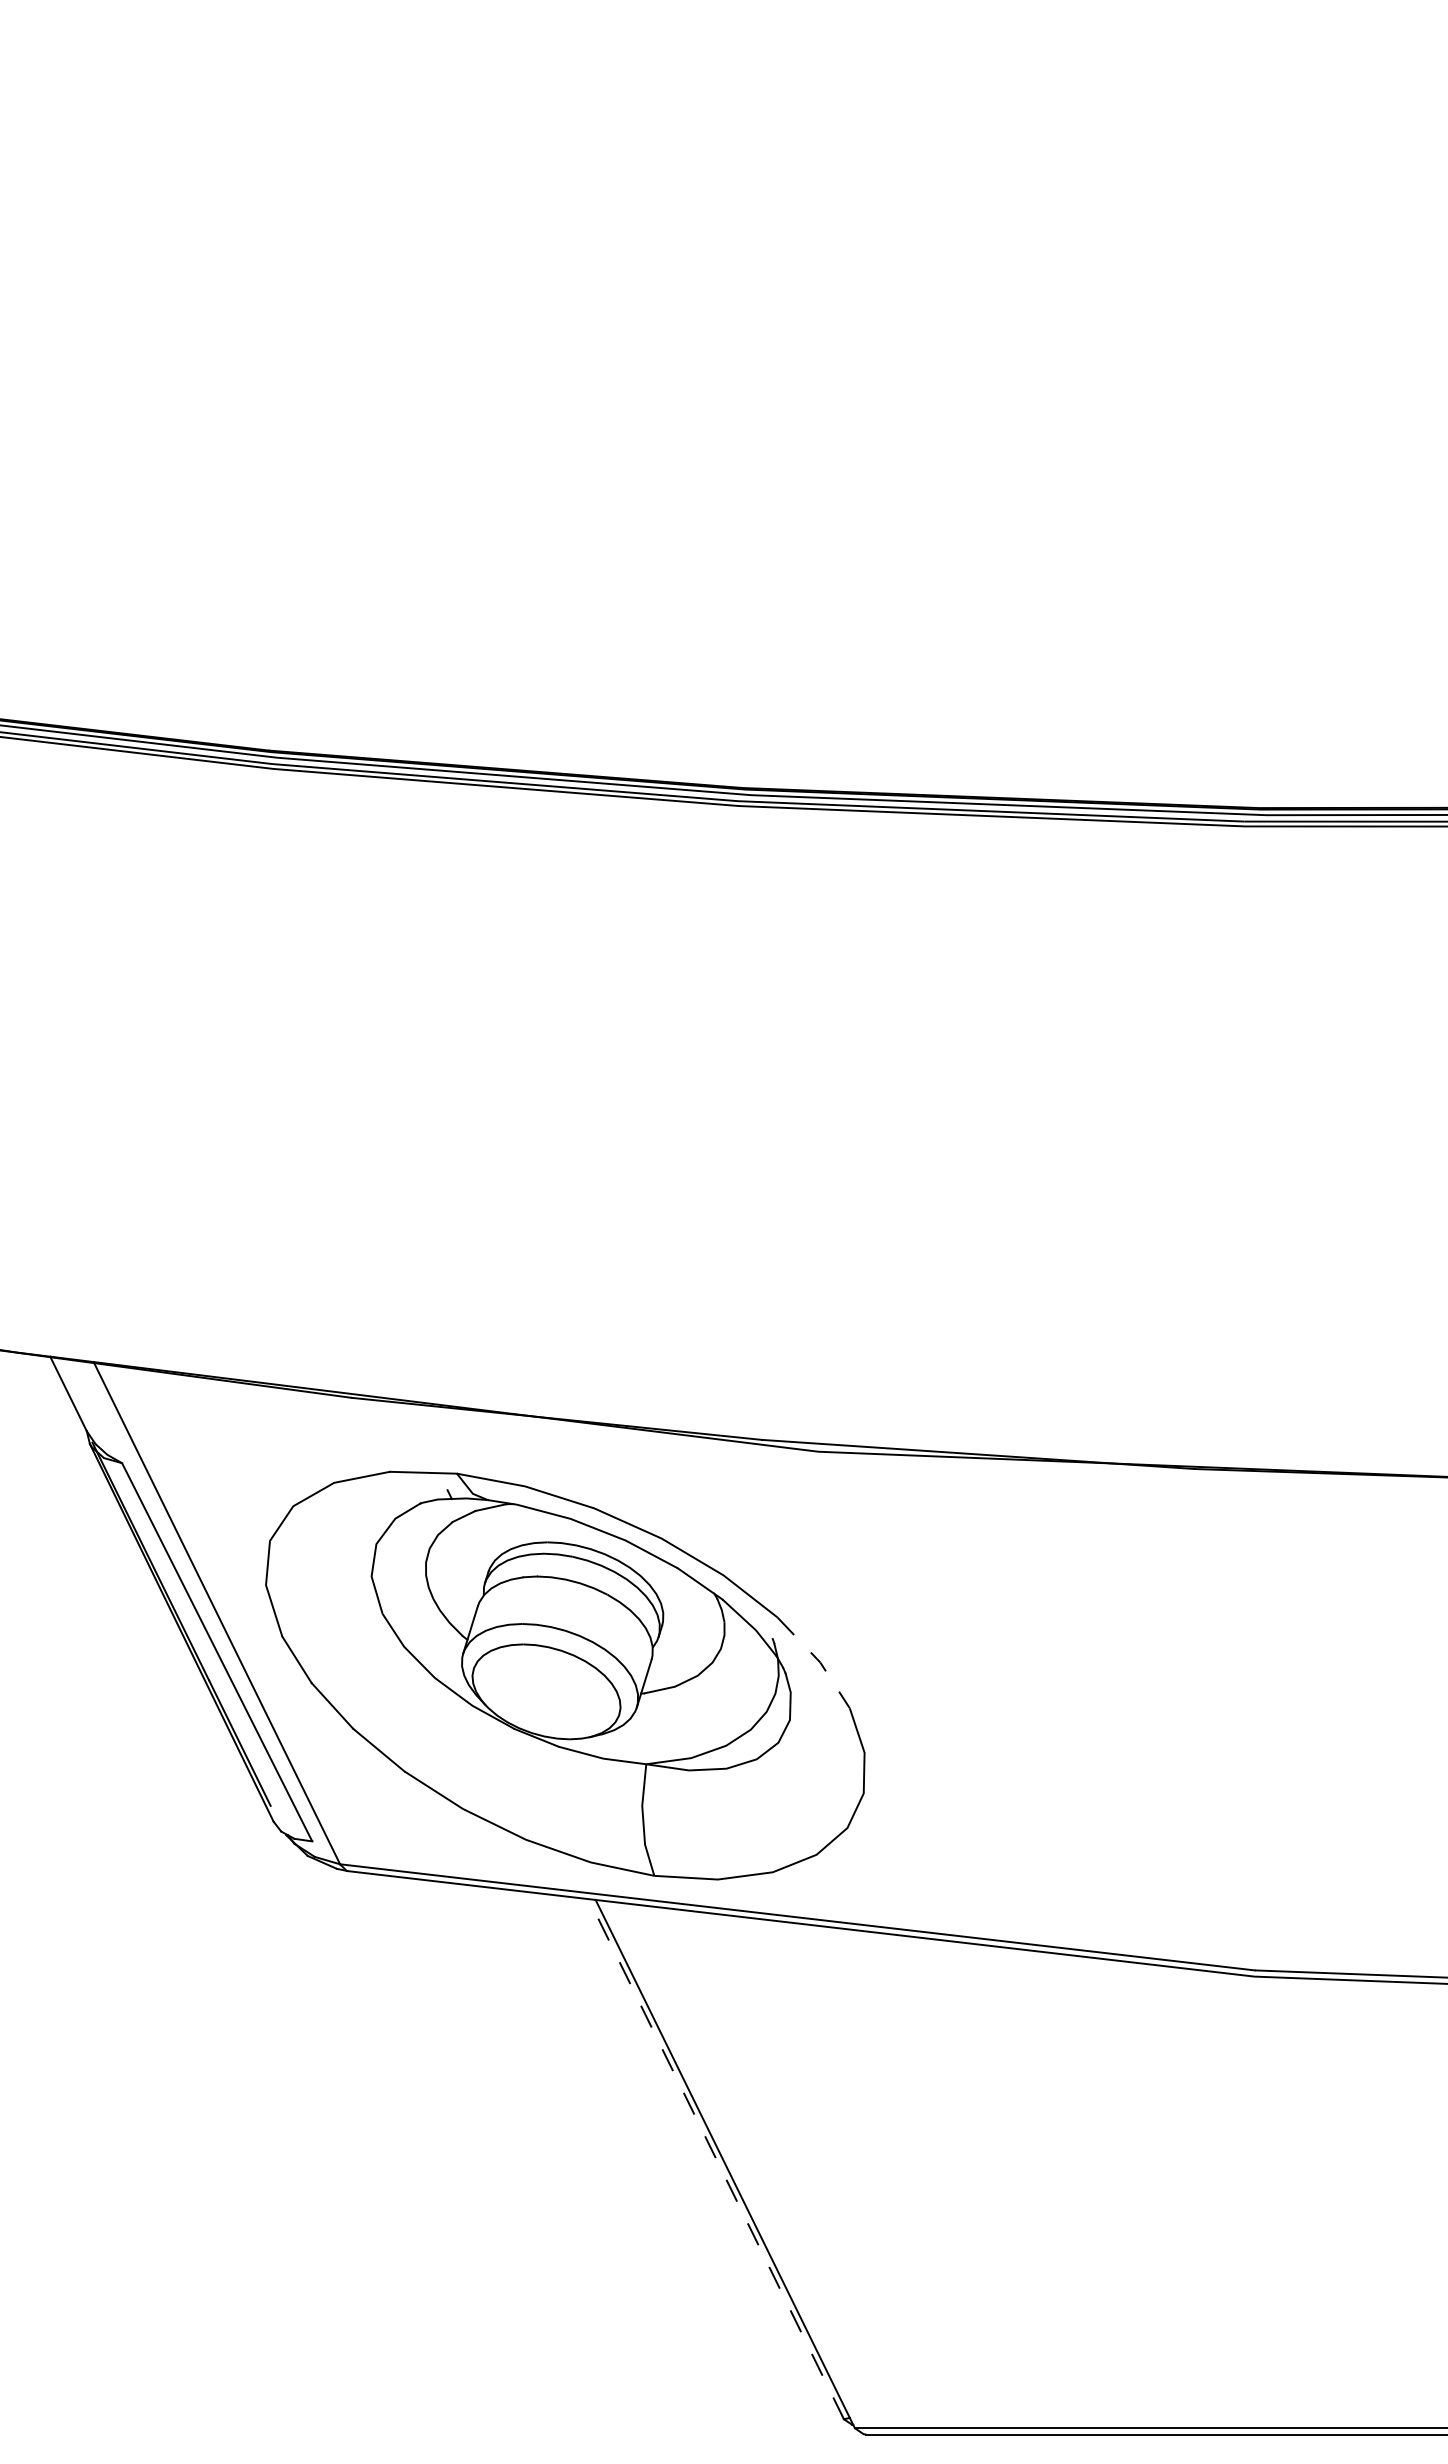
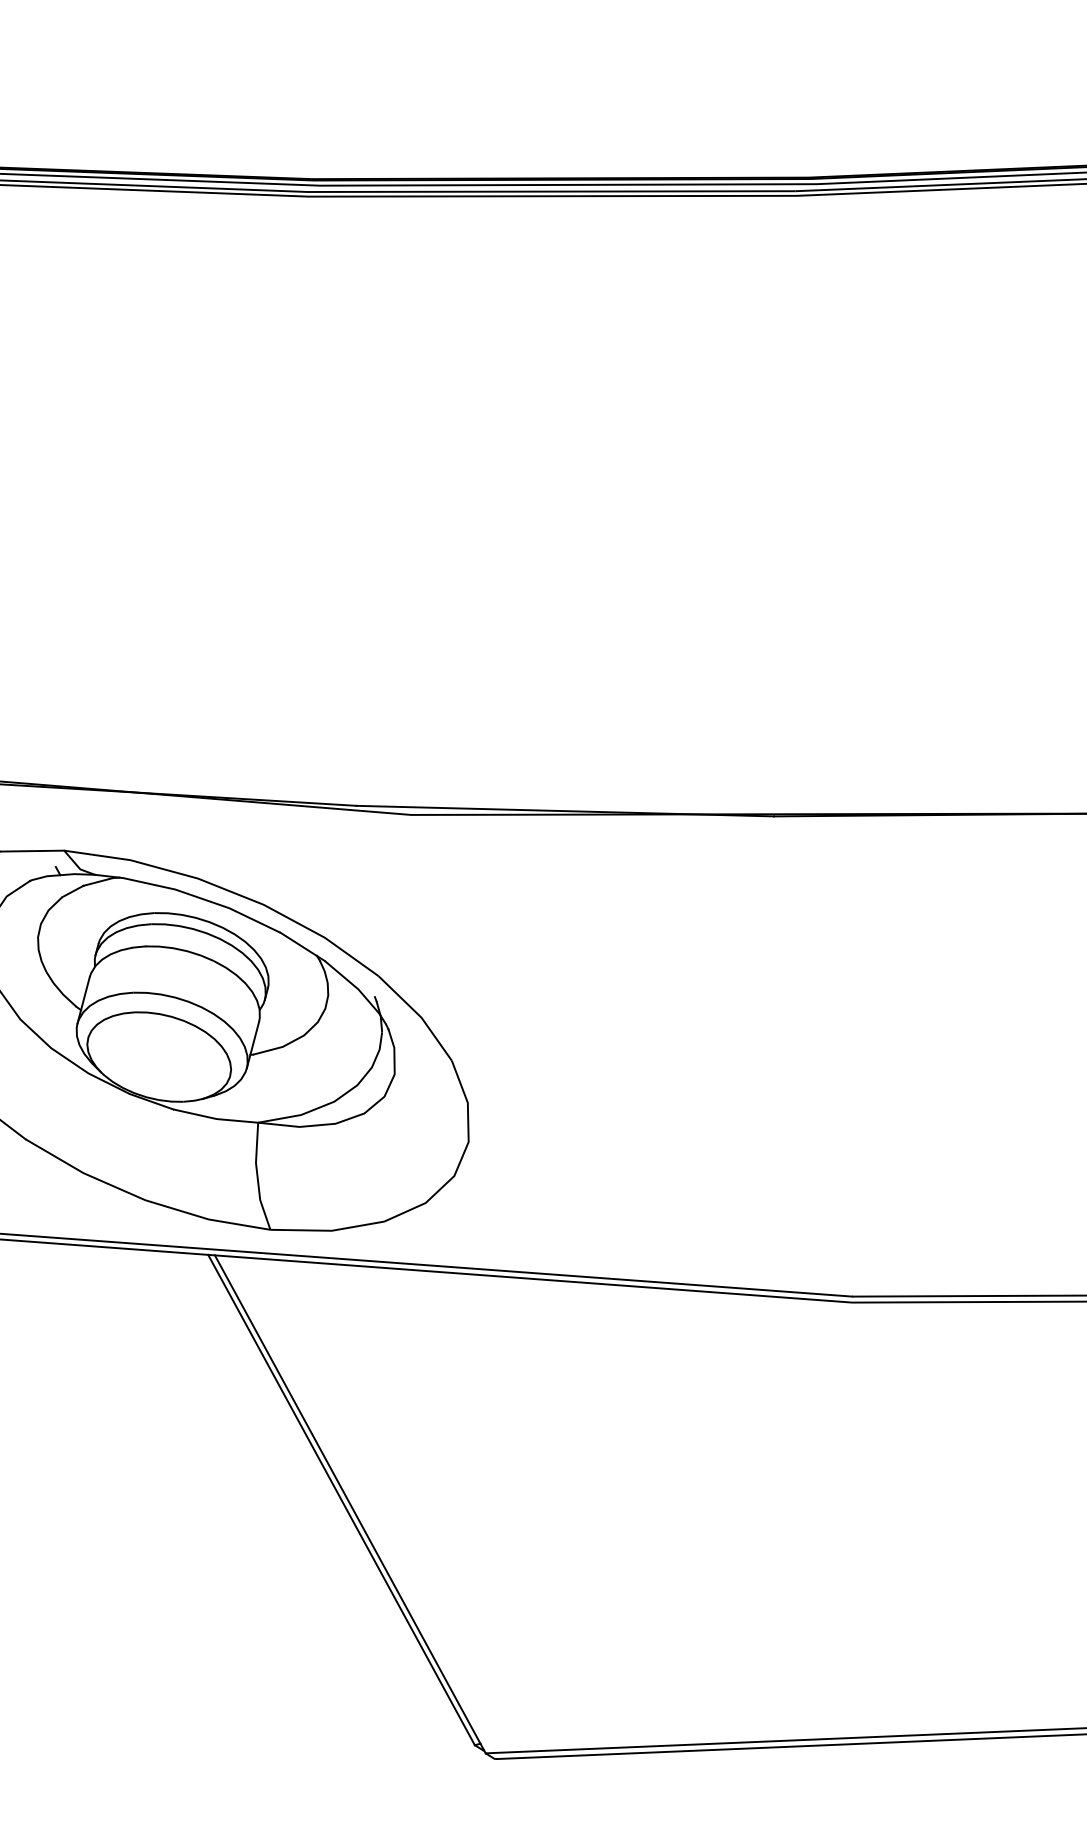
line: (818, 1660) -> (419, 1015), dashed -> solid
line: (716, 2159) -> (341, 1500), dashed -> solid

